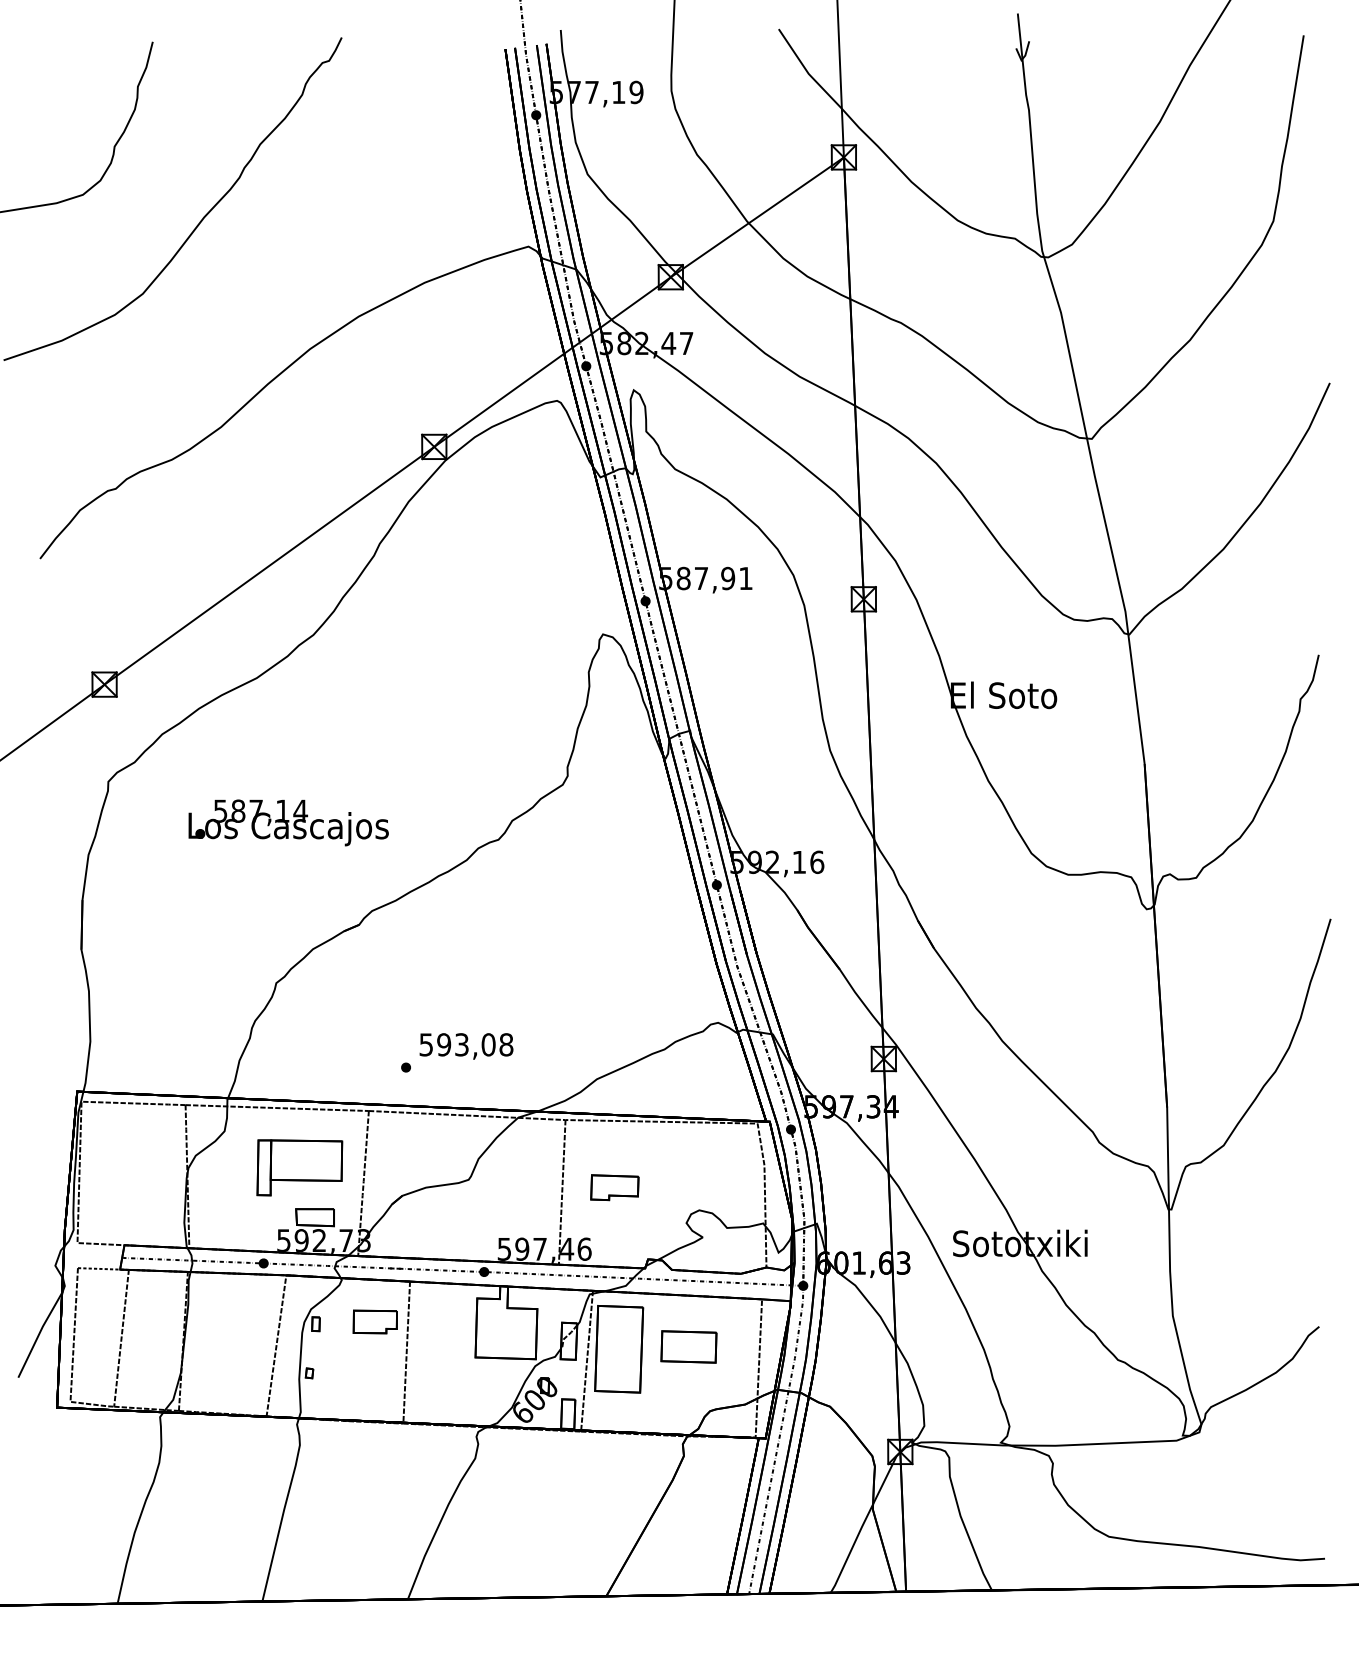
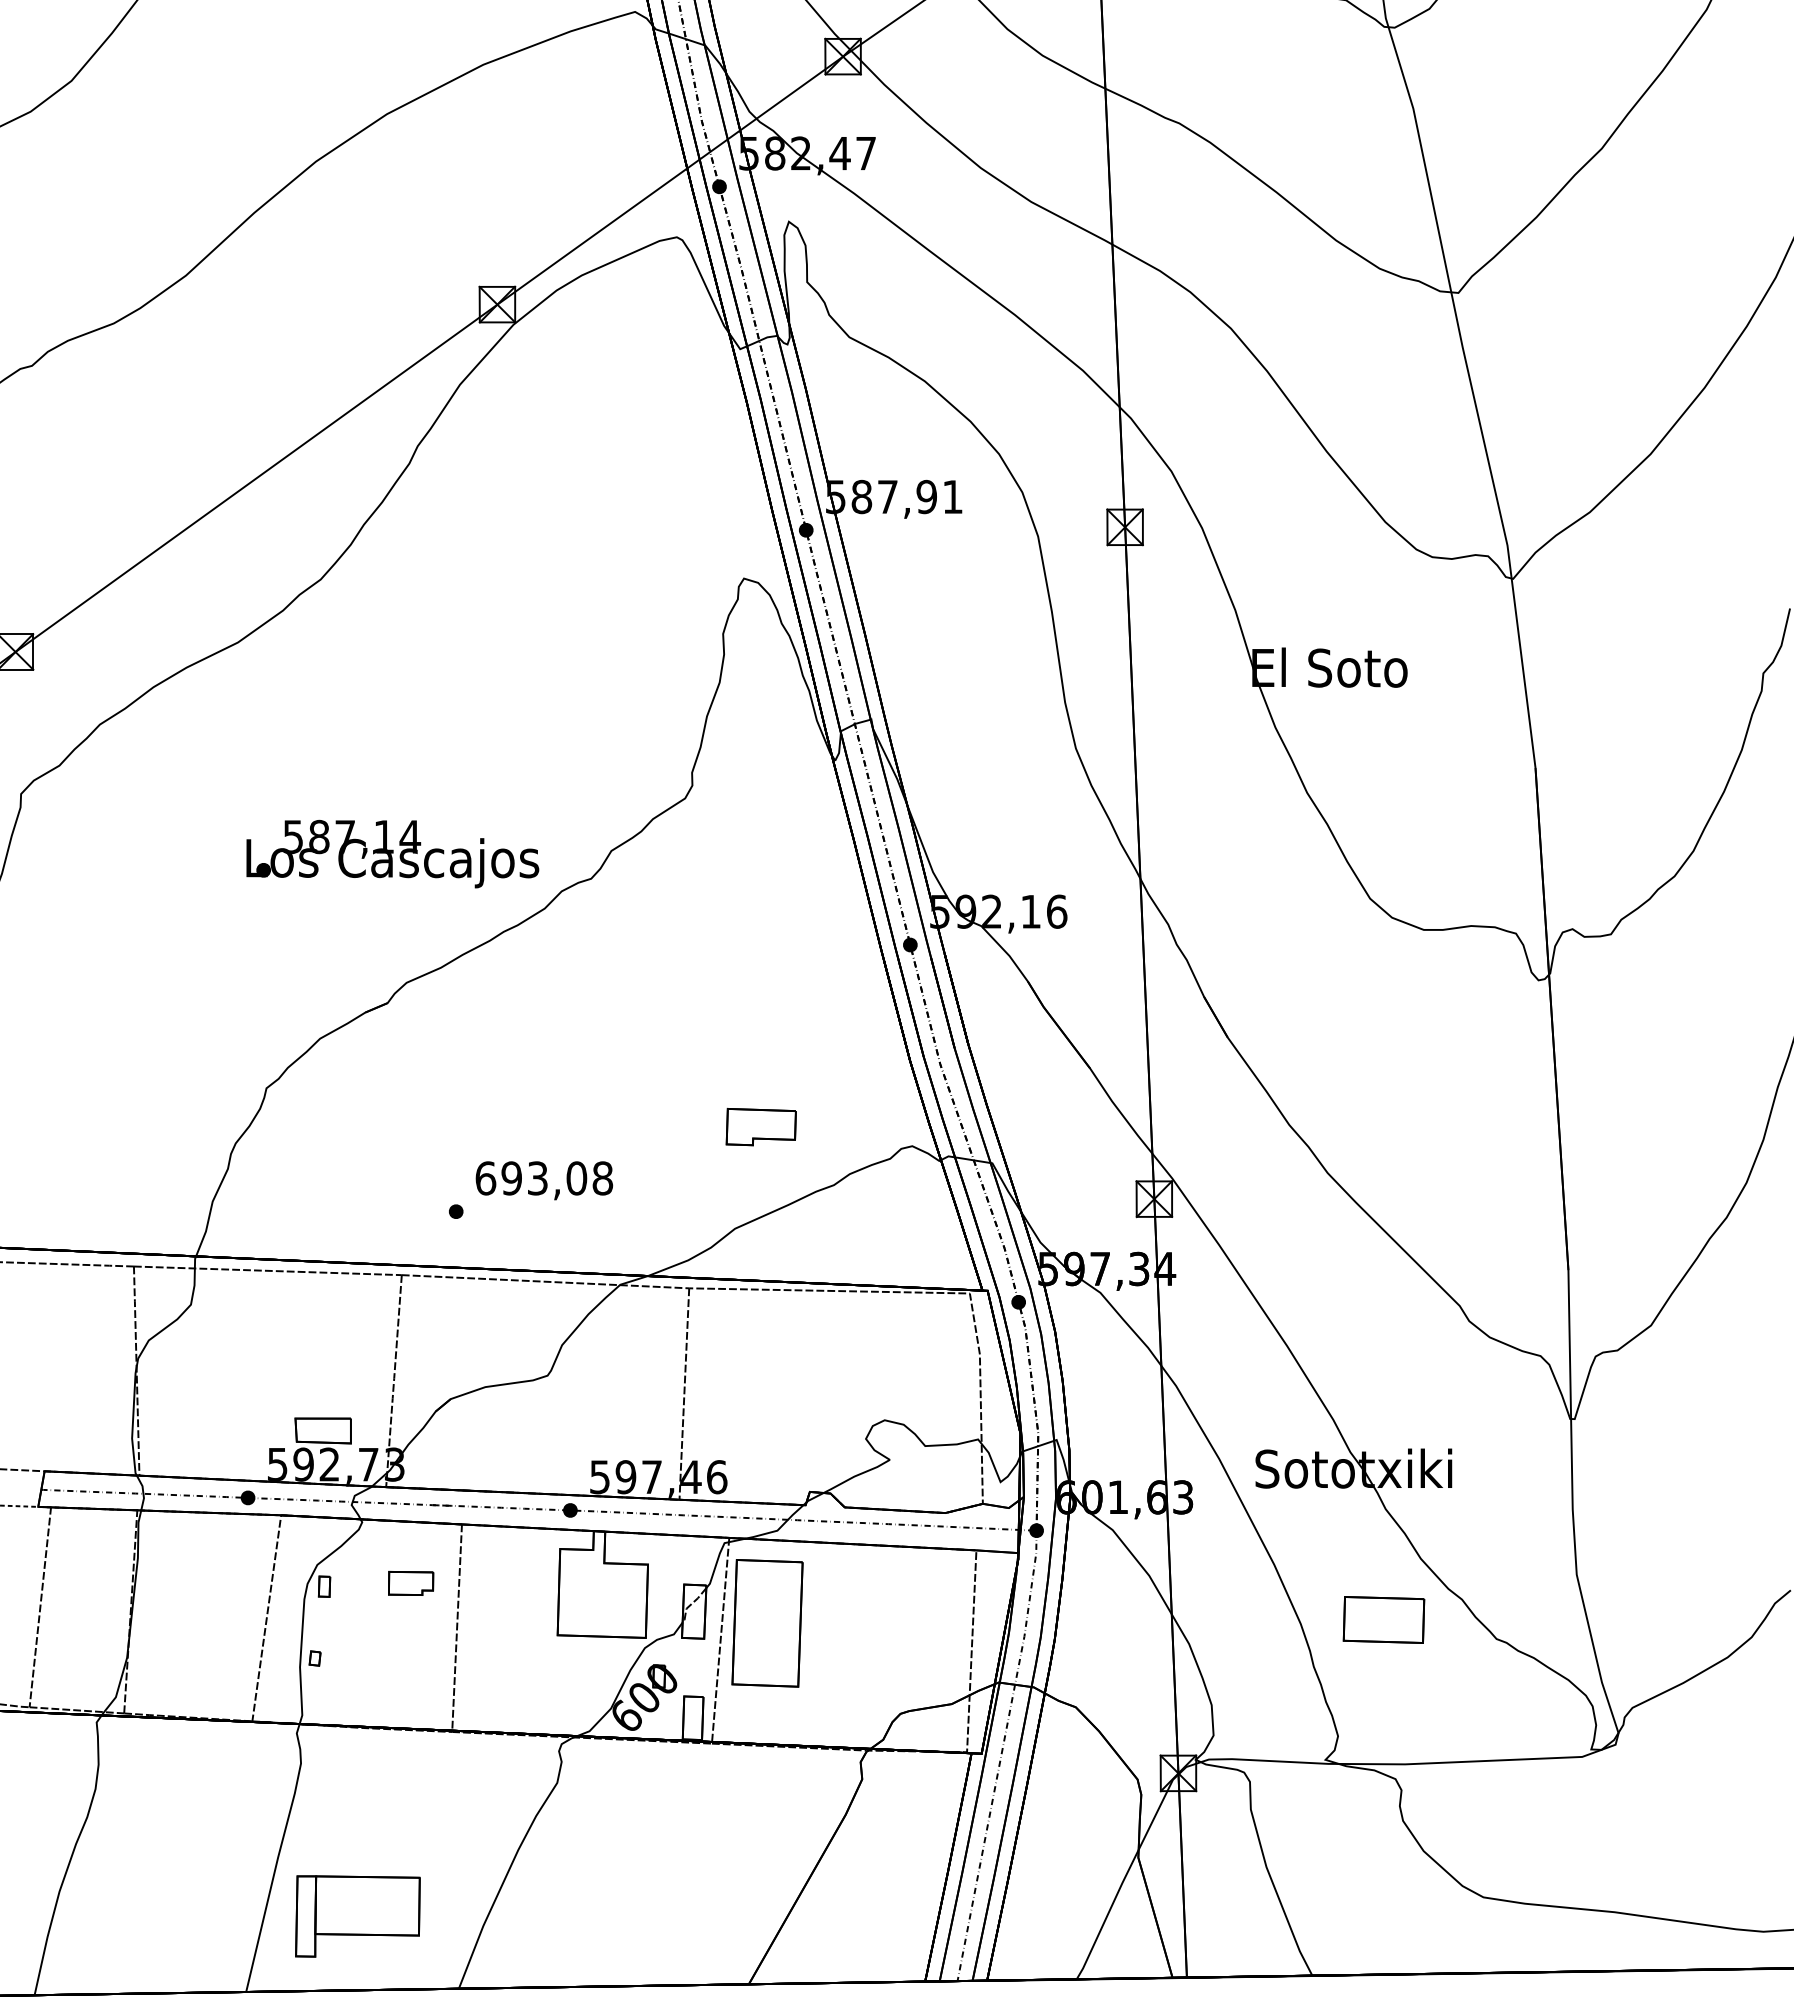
text: (288, 822) -> (392, 853), moved
text: (426, 1044) -> (486, 1177), 593,08 -> 693,08
part: (299, 1167) -> (357, 1915), moved
part: (614, 1187) -> (760, 1126), moved
part: (374, 1321) -> (410, 1582), size x0.7
part: (688, 1346) -> (1383, 1619), moved

